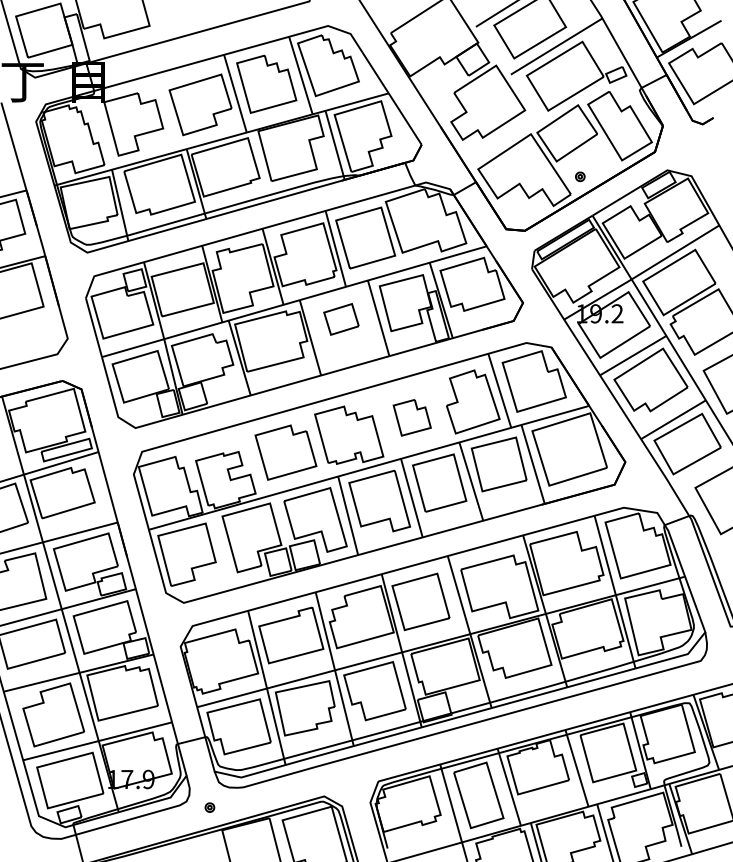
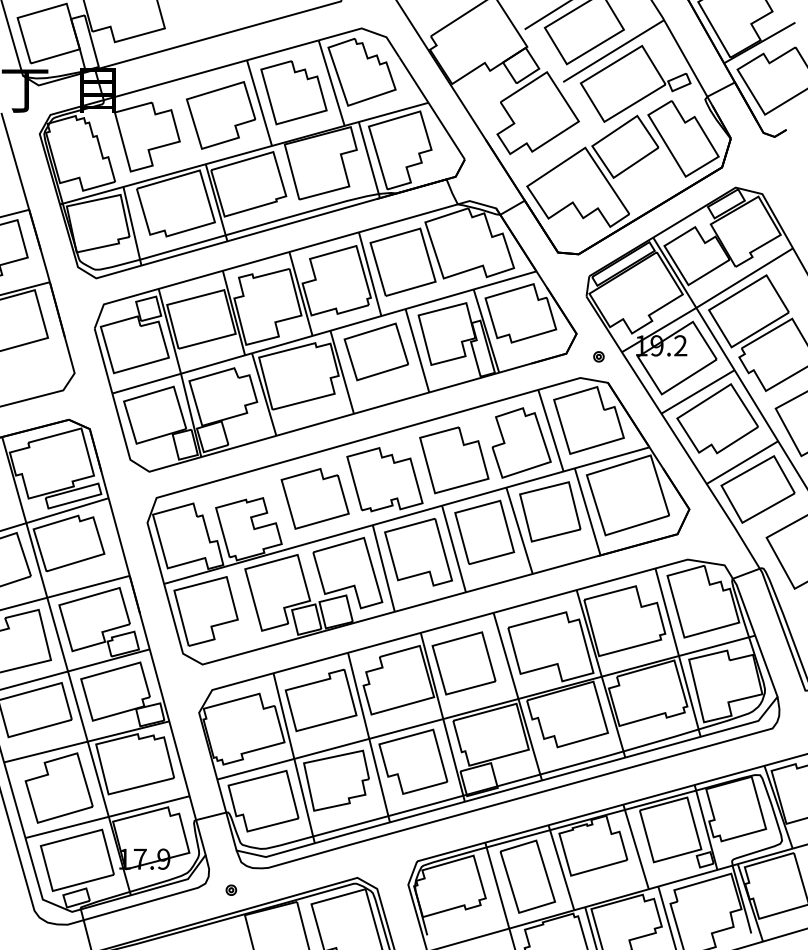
part: (580, 176) -> (599, 356), moved
part: (341, 319) -> (376, 352), size x1.67
part: (412, 417) -> (454, 460), size x1.67

